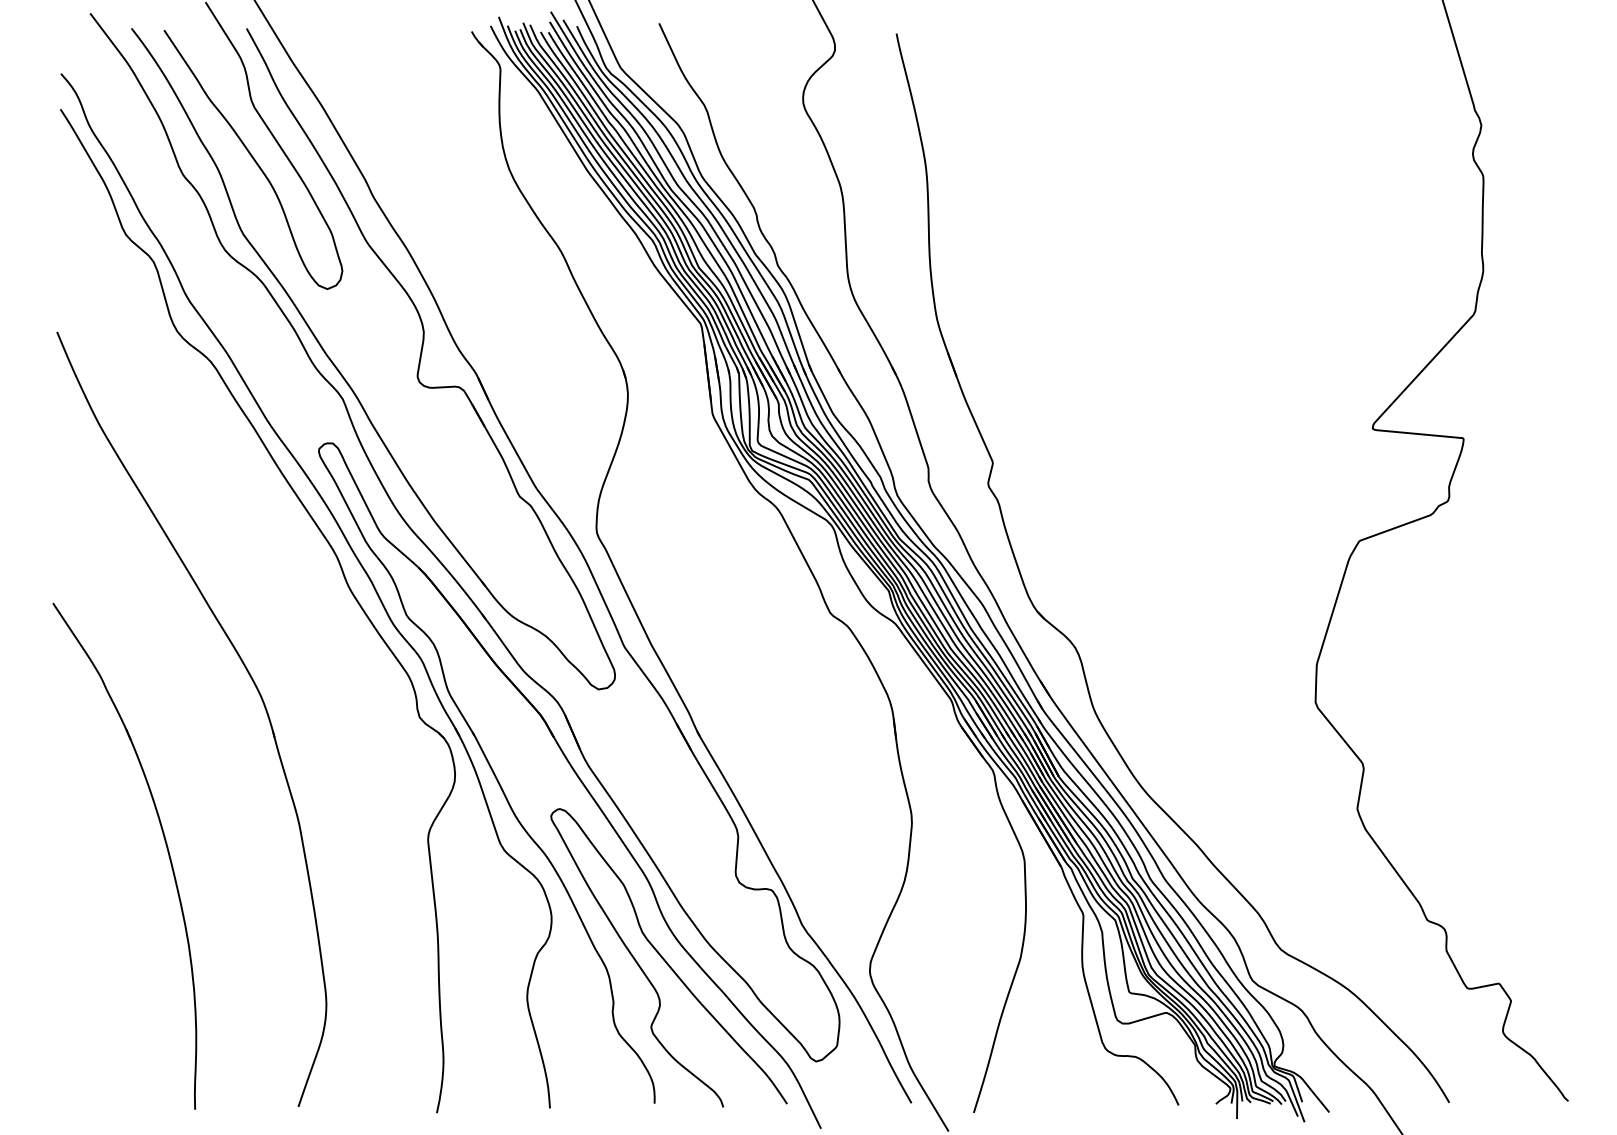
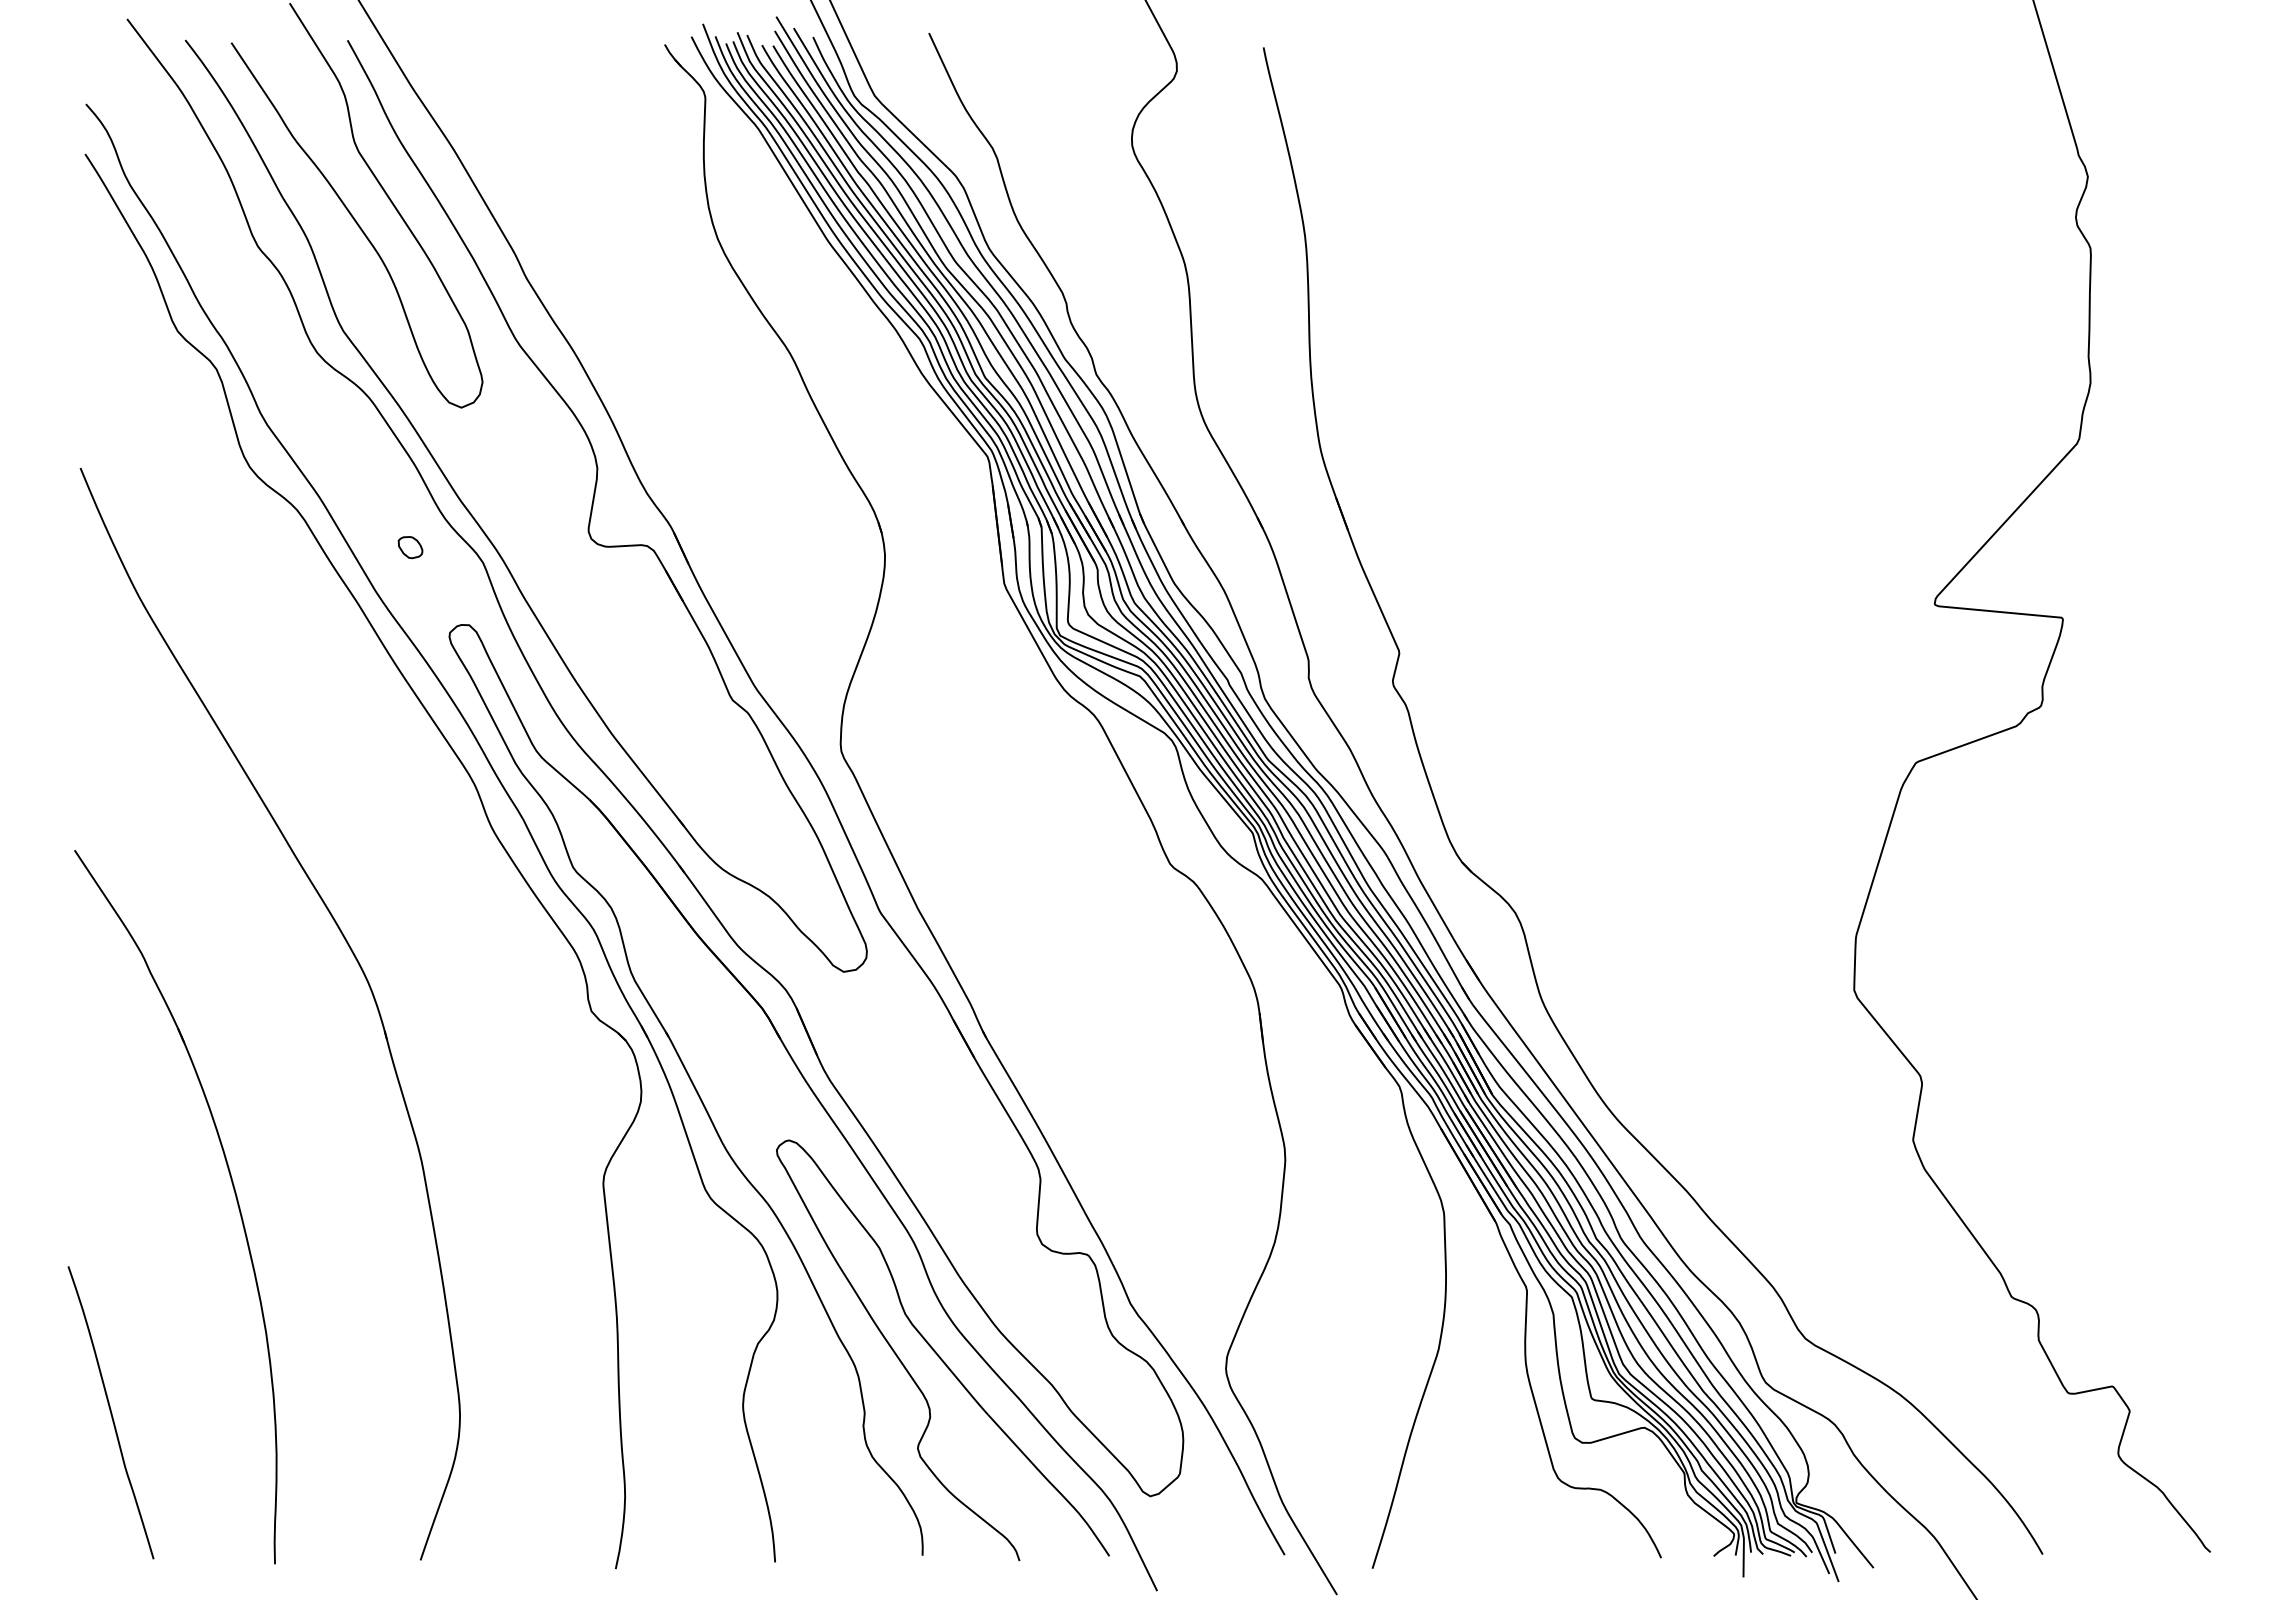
part: (291, 388) -> (410, 547), added
curve: (78, 1002) -> (110, 1412), added

